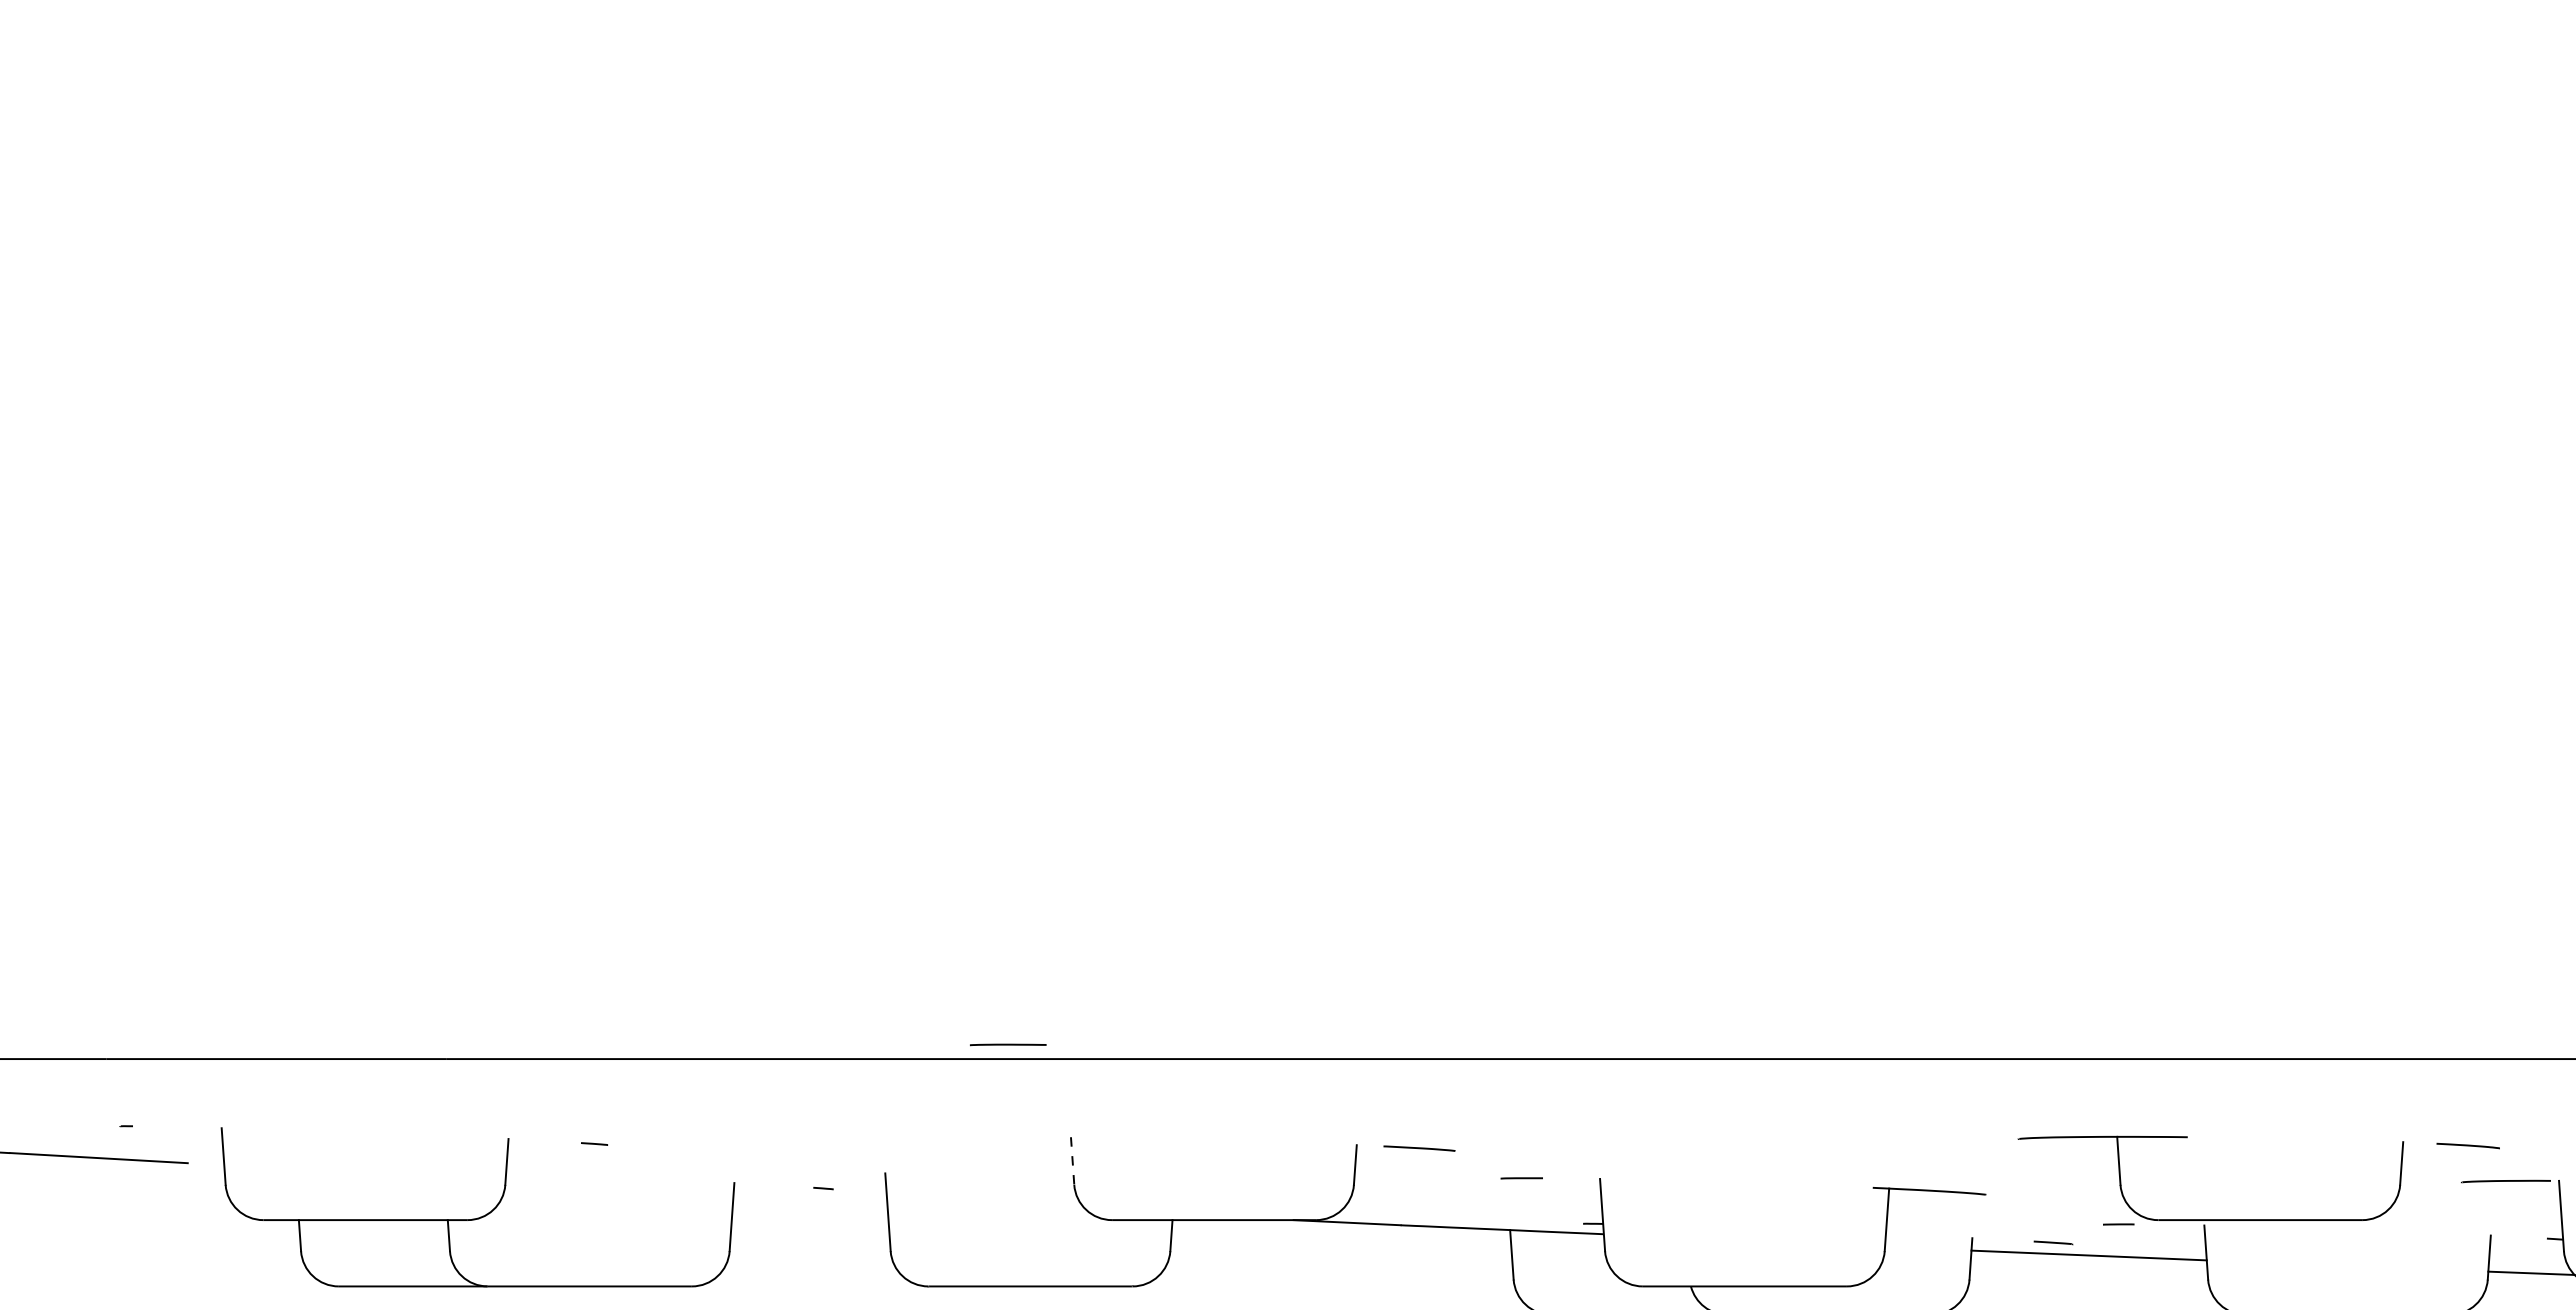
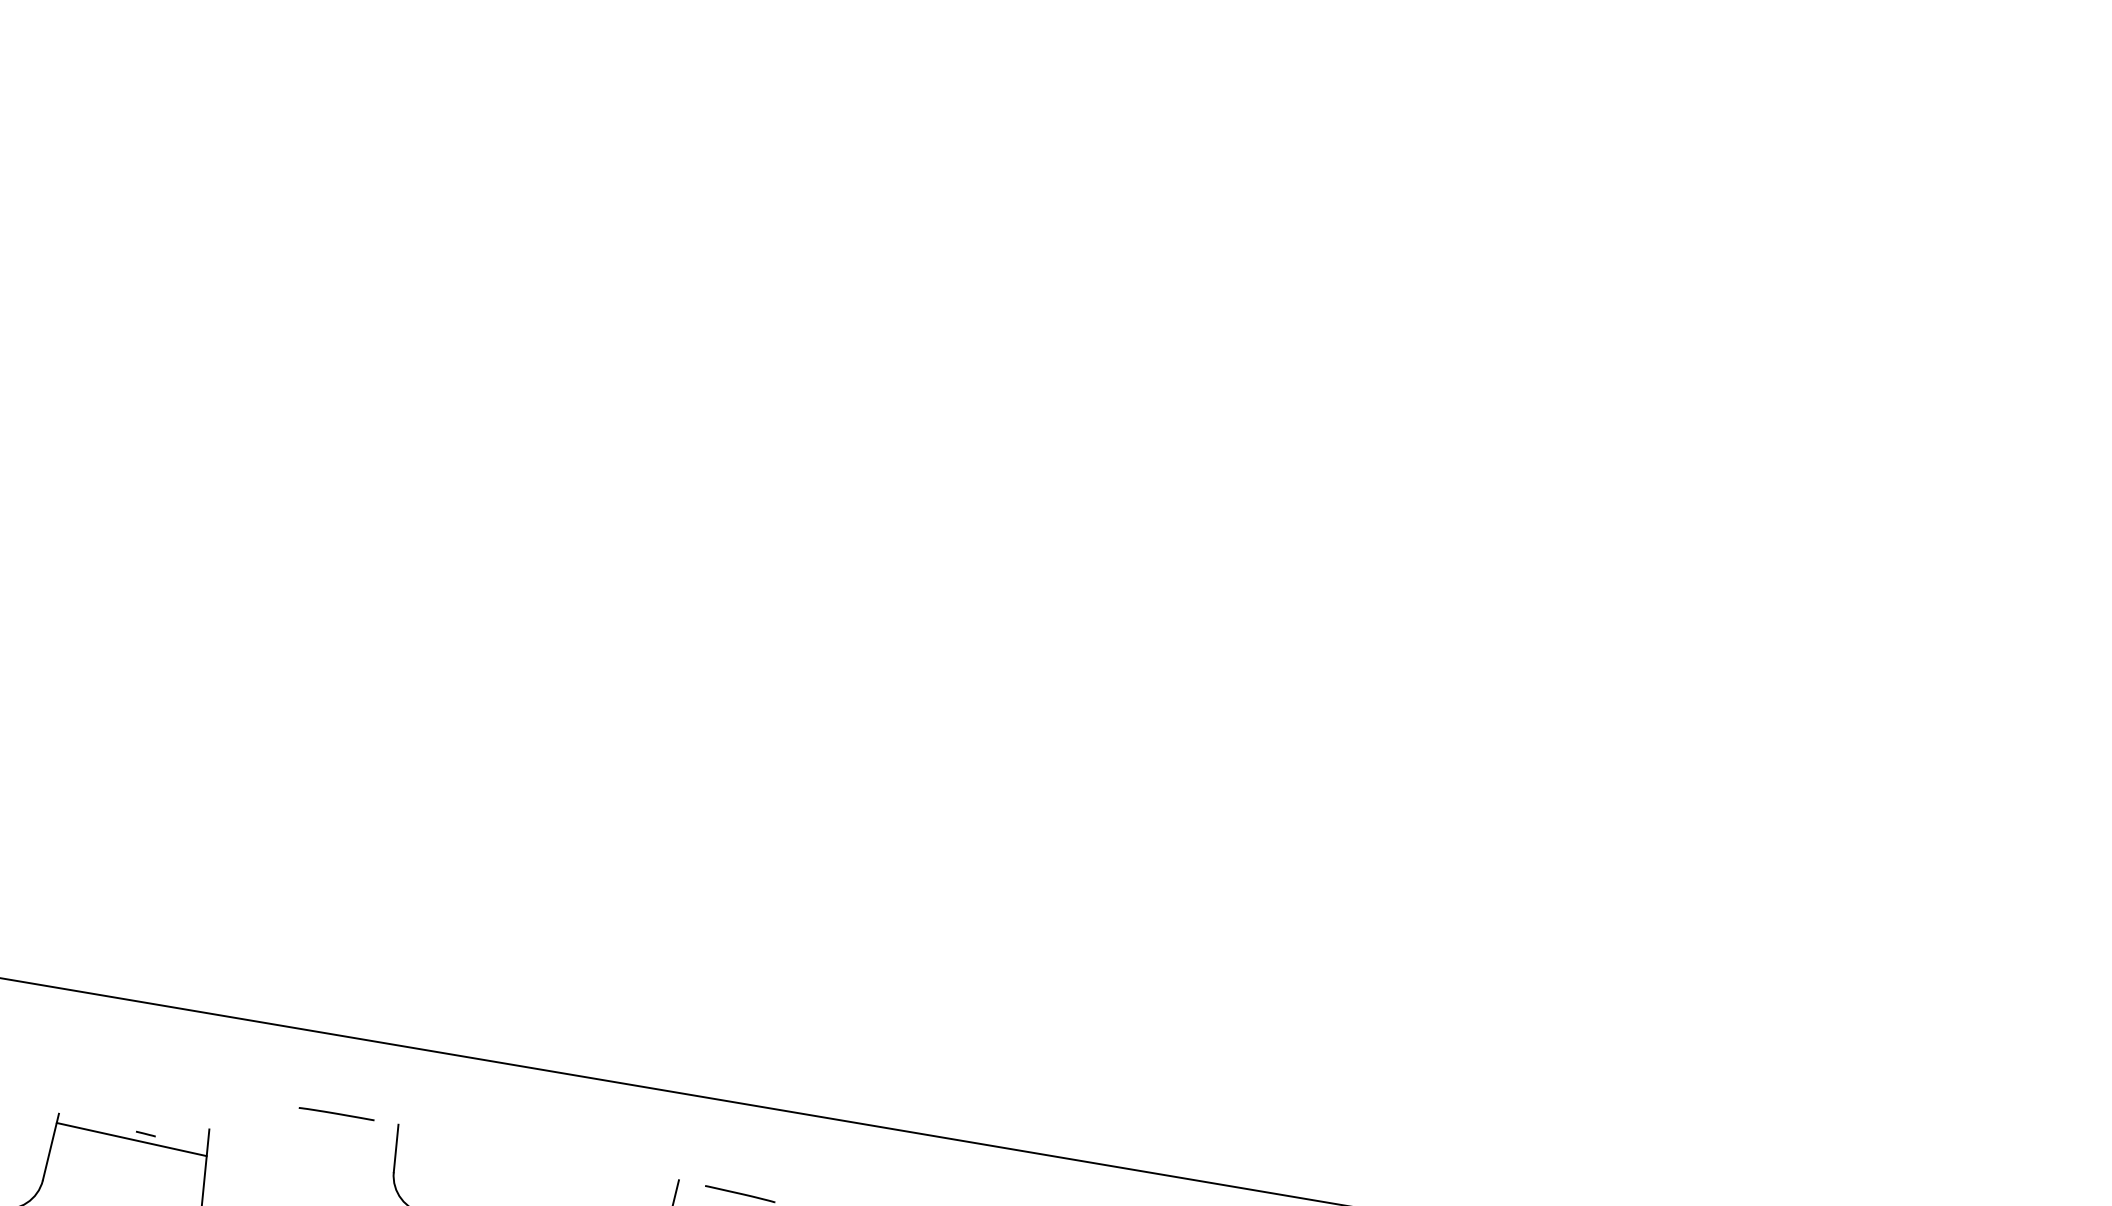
line: (1008, 1044) -> (337, 1113), moved
line: (1072, 1161) -> (395, 1148), dashed -> solid
line: (810, 1196) -> (131, 1139), added

